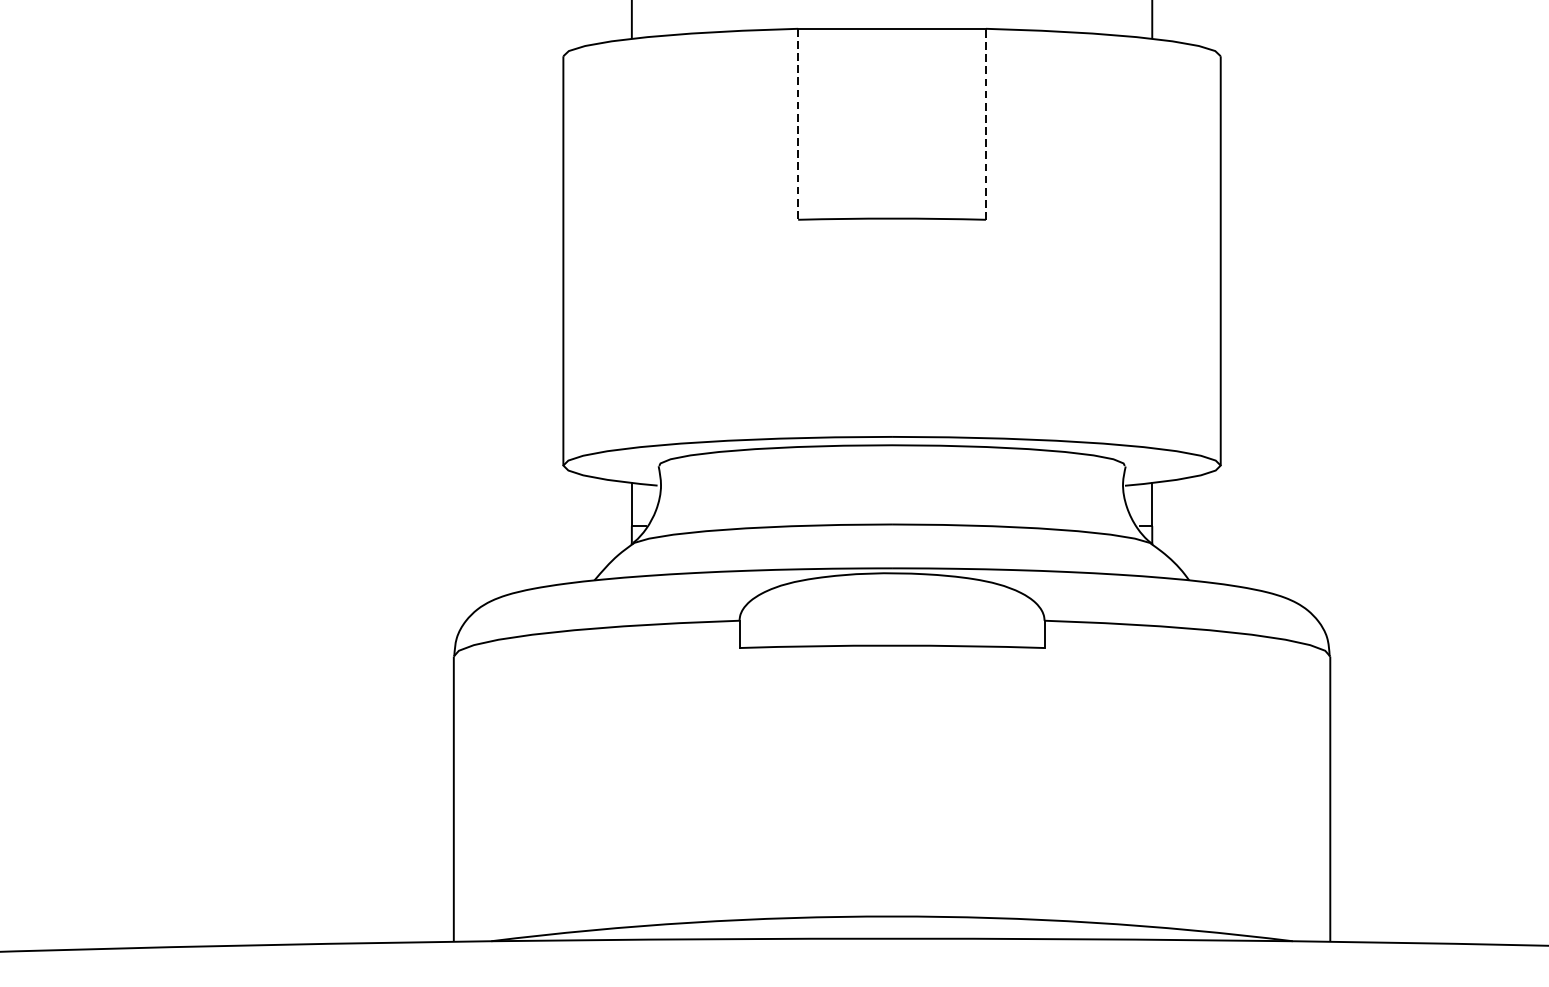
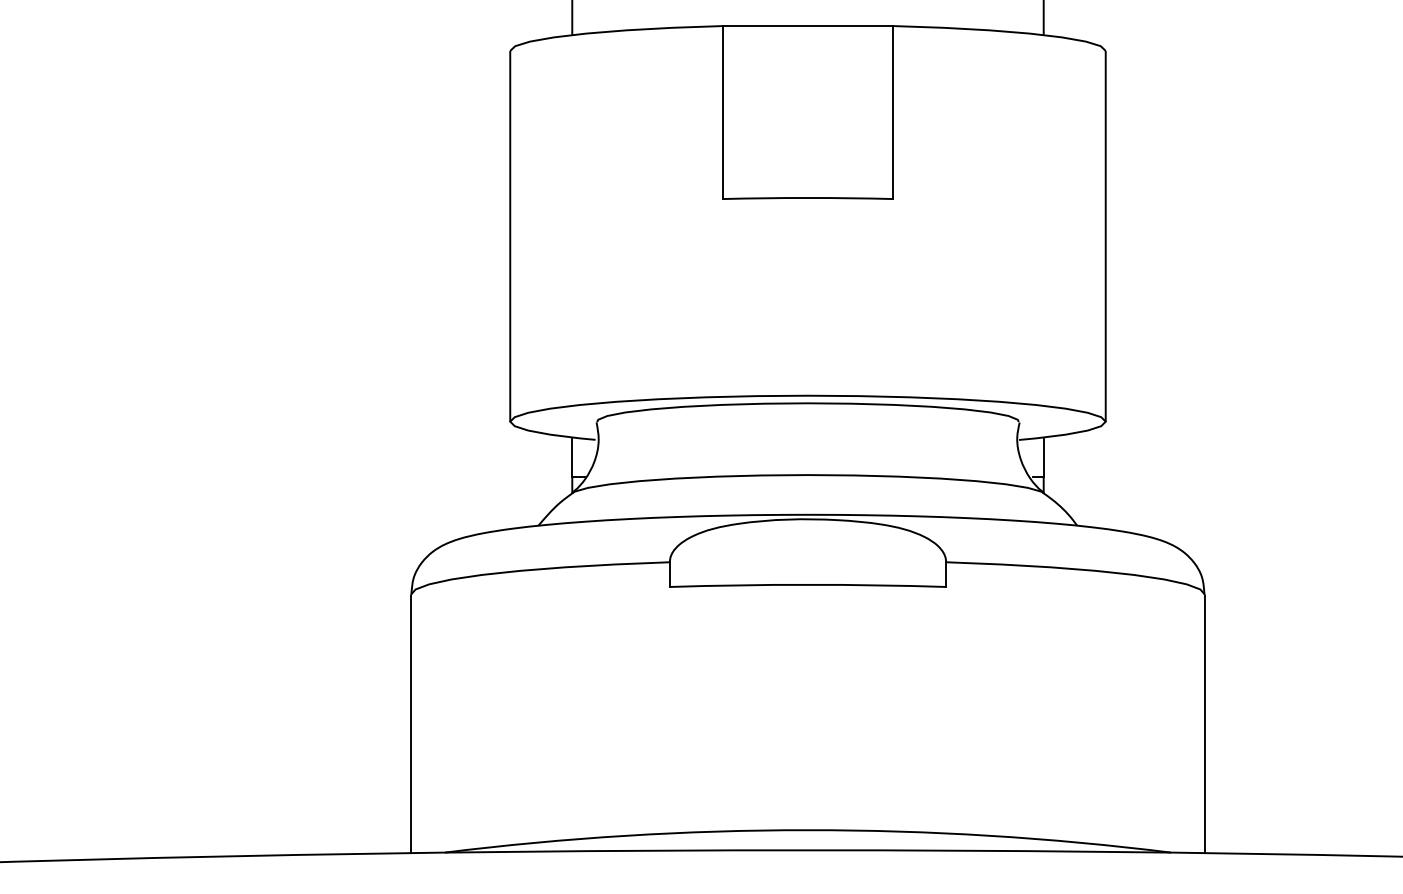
line: (797, 124) -> (722, 112), dashed -> solid
line: (986, 124) -> (893, 112), dashed -> solid

